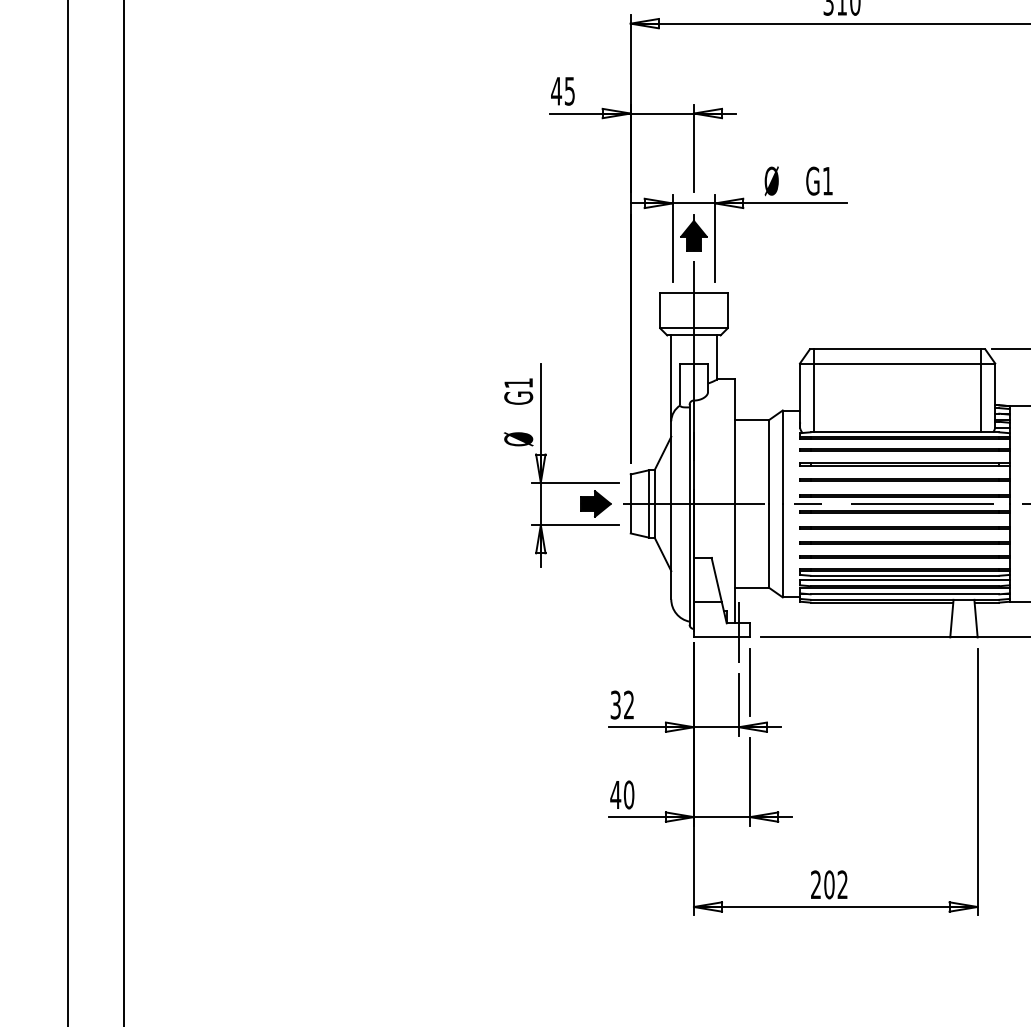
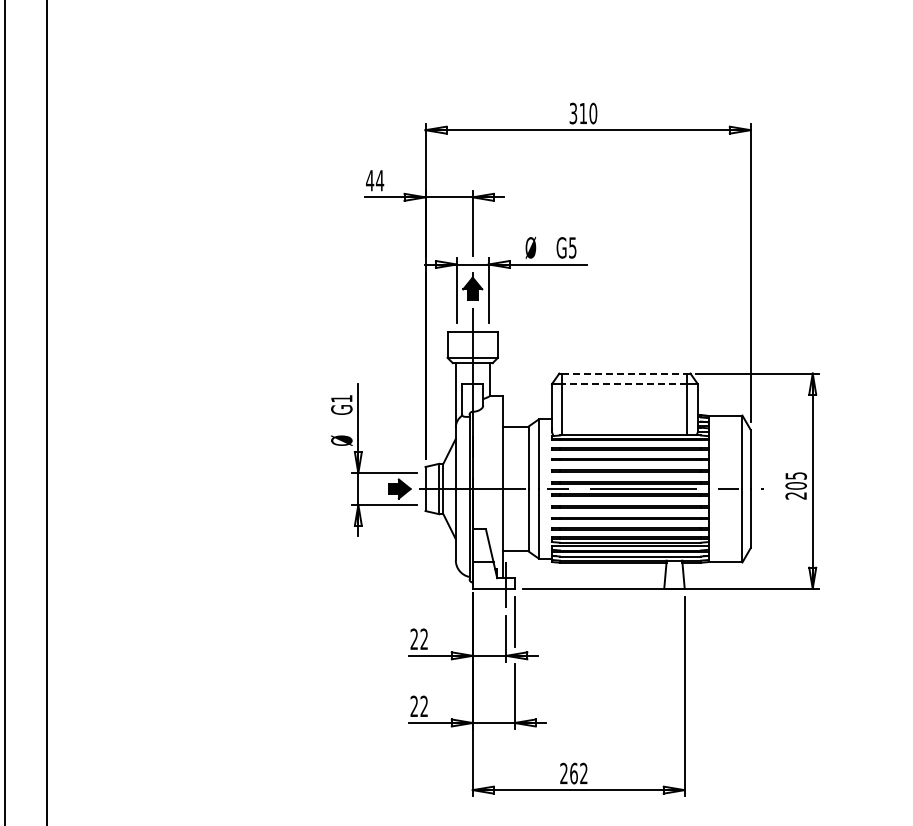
text: (569, 90) -> (379, 180), 45 -> 44
text: (827, 180) -> (572, 247), G1 -> G5
line: (898, 349) -> (625, 373), solid -> dashed
line: (897, 364) -> (624, 384), solid -> dashed
text: (615, 705) -> (414, 639), 32 -> 22
text: (622, 795) -> (419, 706), 40 -> 22
text: (828, 883) -> (573, 772), 202 -> 262

